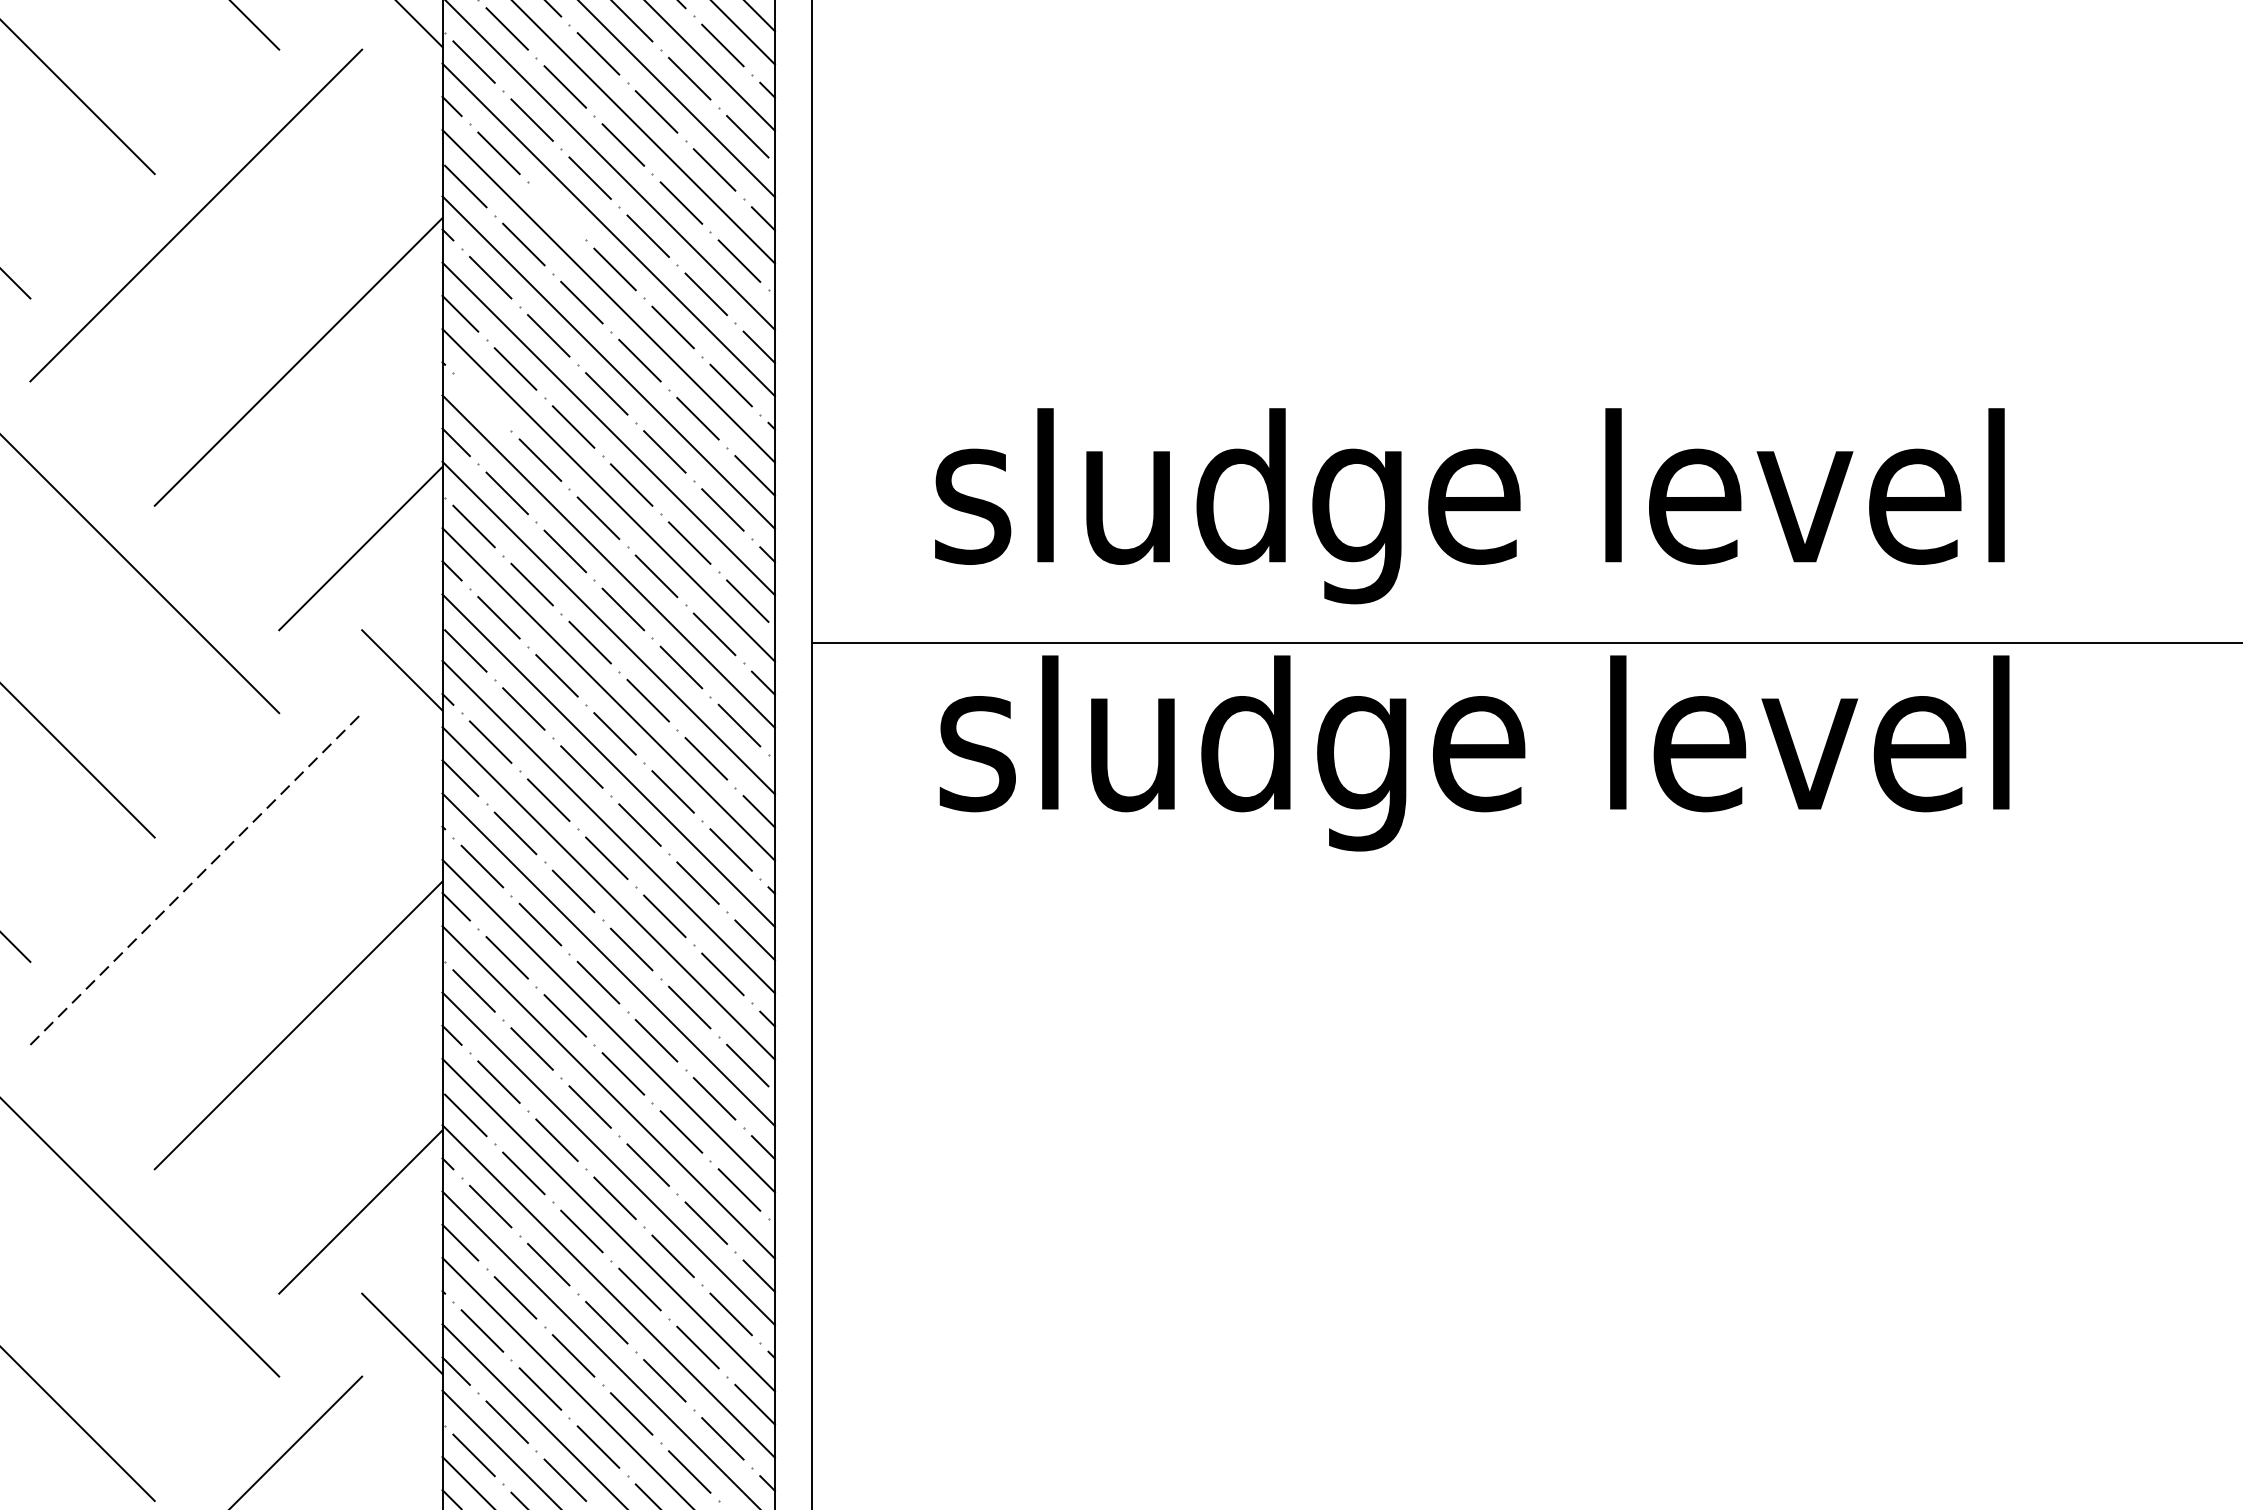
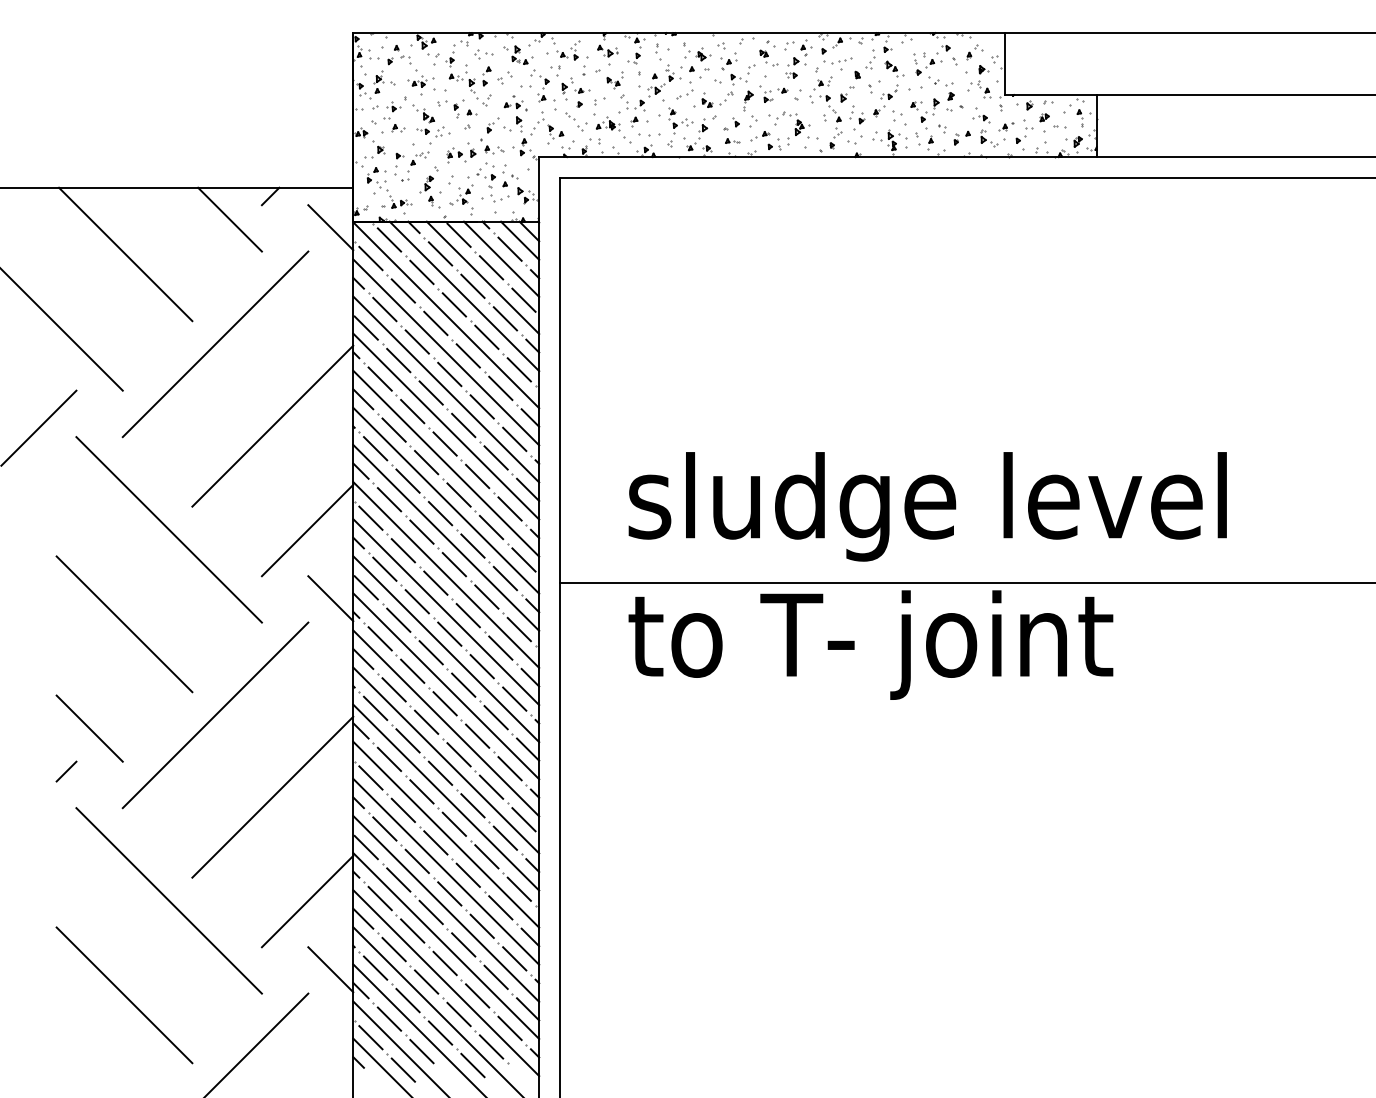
line: (555, 210) -> (416, 341), added
line: (482, 401) -> (375, 448), added
text: (1471, 752) -> (928, 644), sludge level -> to T- joint
line: (196, 879) -> (215, 715), dashed -> solid

